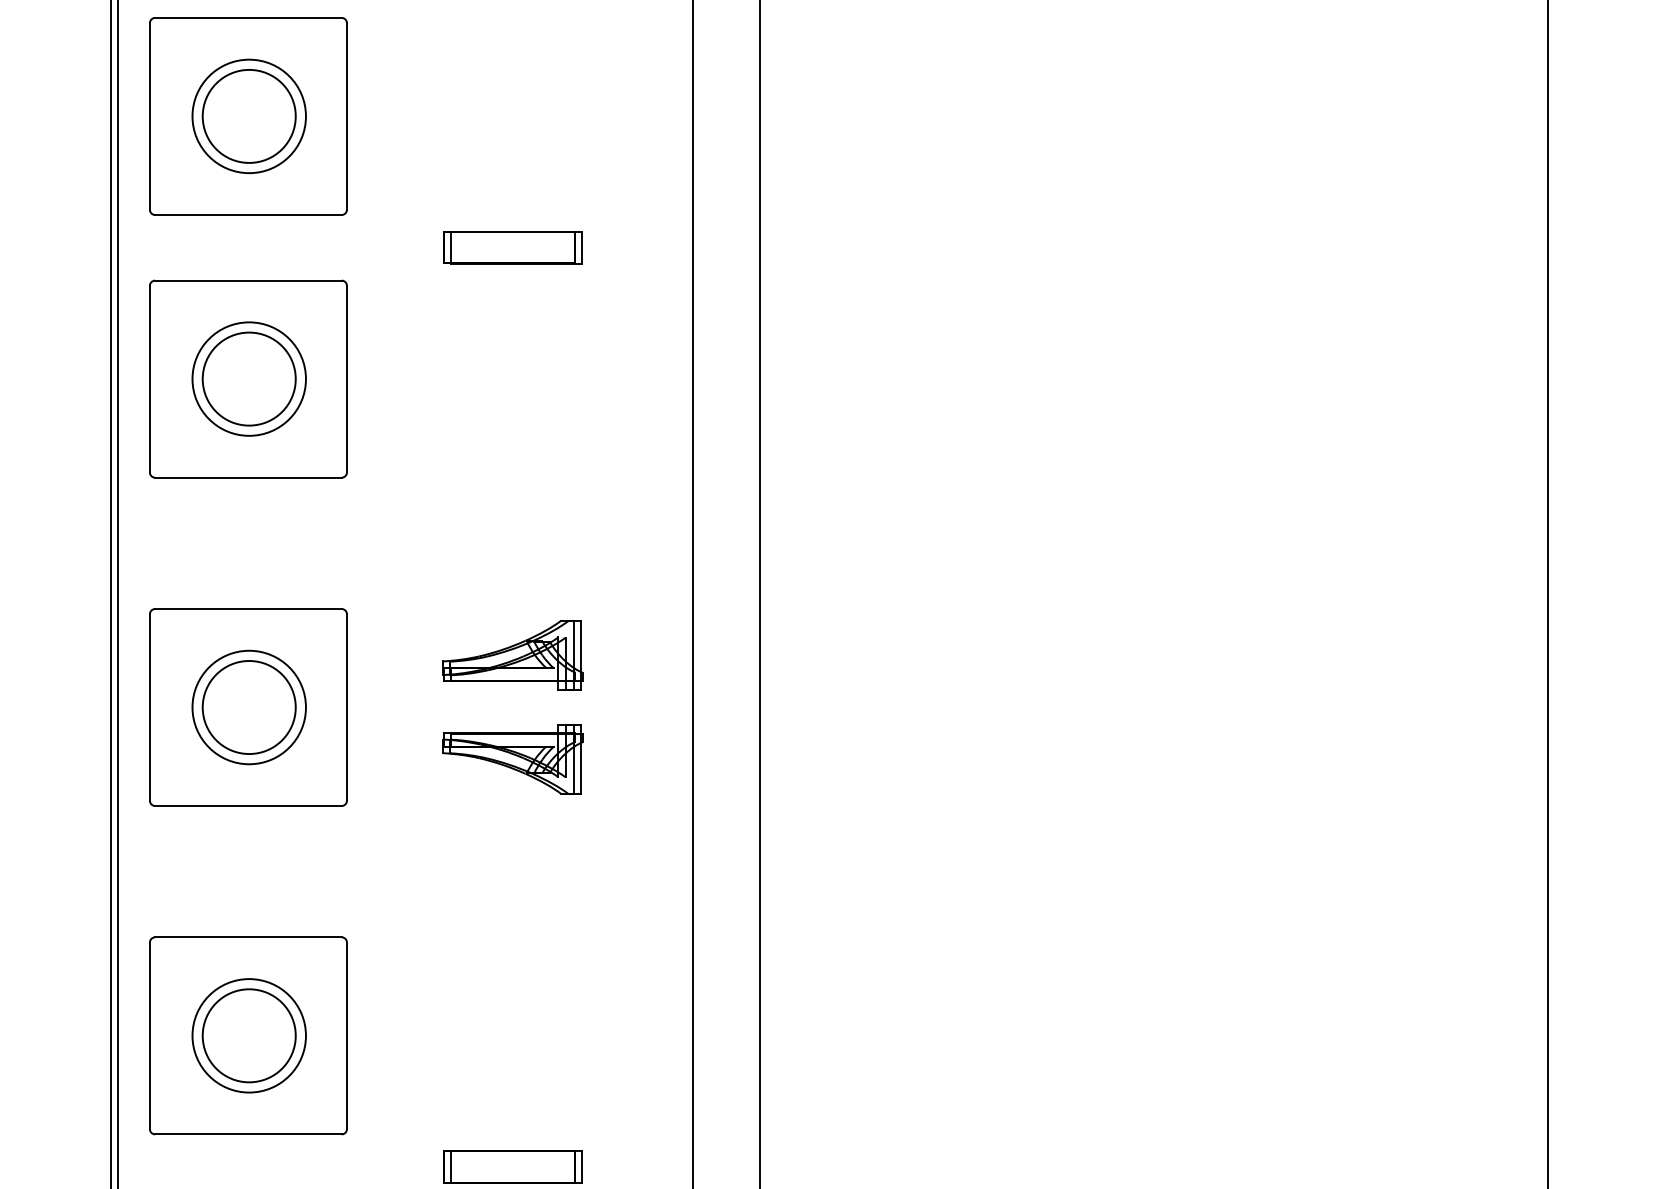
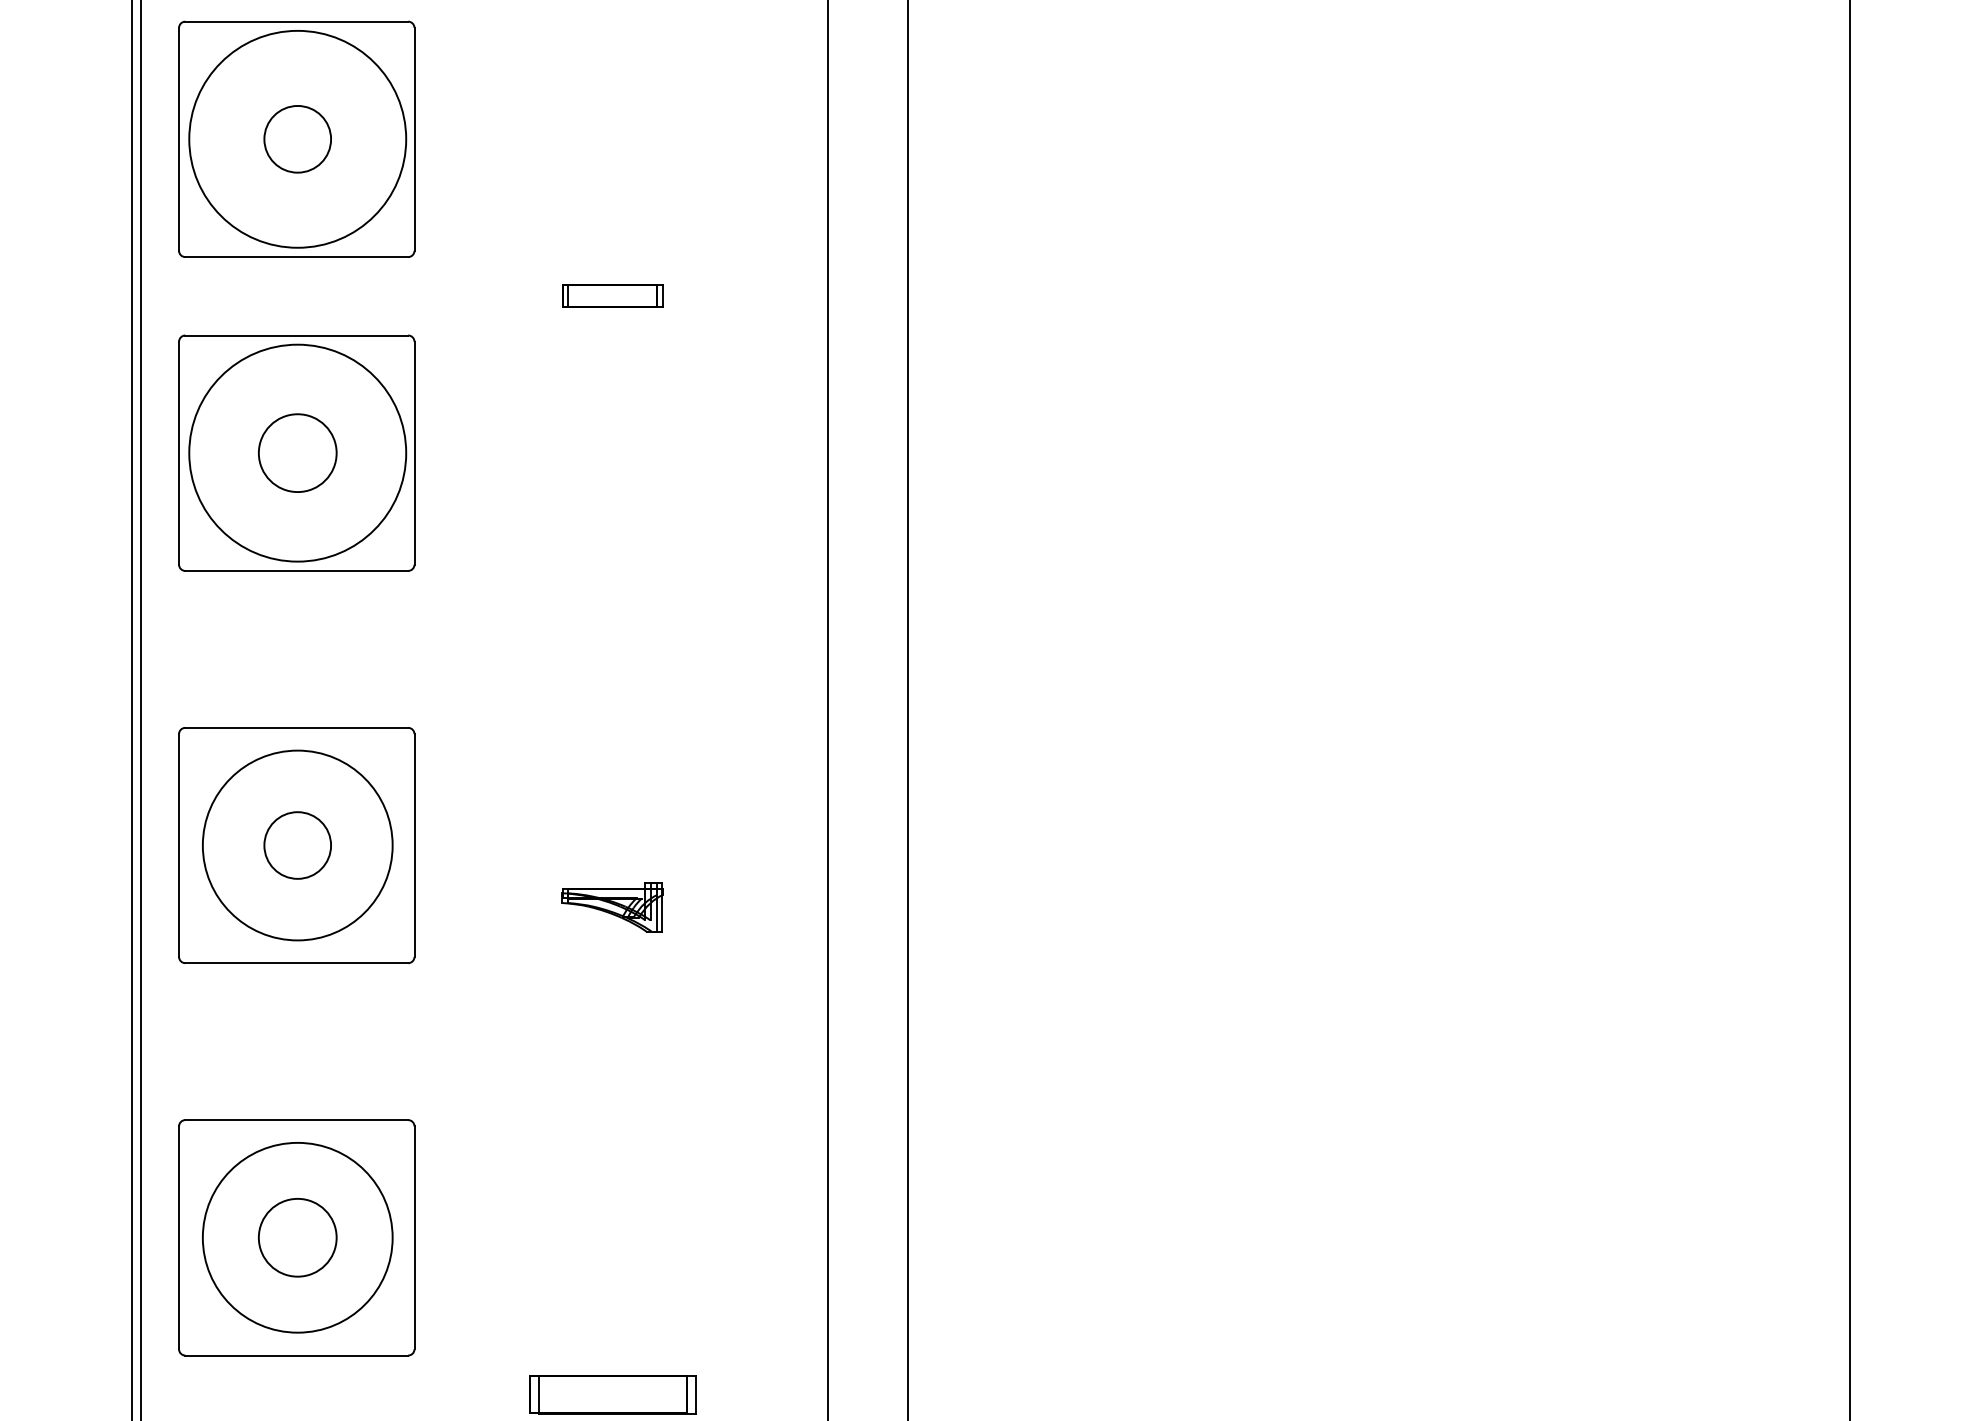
circle: (249, 115) -> (297, 138), size x0.6
circle: (249, 116) -> (297, 139), size x1.6
part: (512, 247) -> (612, 295), size x0.6
circle: (249, 378) -> (297, 452), size x0.7
circle: (249, 378) -> (297, 452), size x1.6
part: (512, 655) -> (612, 783), removed
circle: (249, 707) -> (297, 845), size x0.6
circle: (249, 707) -> (297, 845), size x1.4
part: (512, 759) -> (612, 907), size x0.6
circle: (249, 1035) -> (297, 1237), size x0.7
circle: (249, 1035) -> (297, 1237), size x1.4

